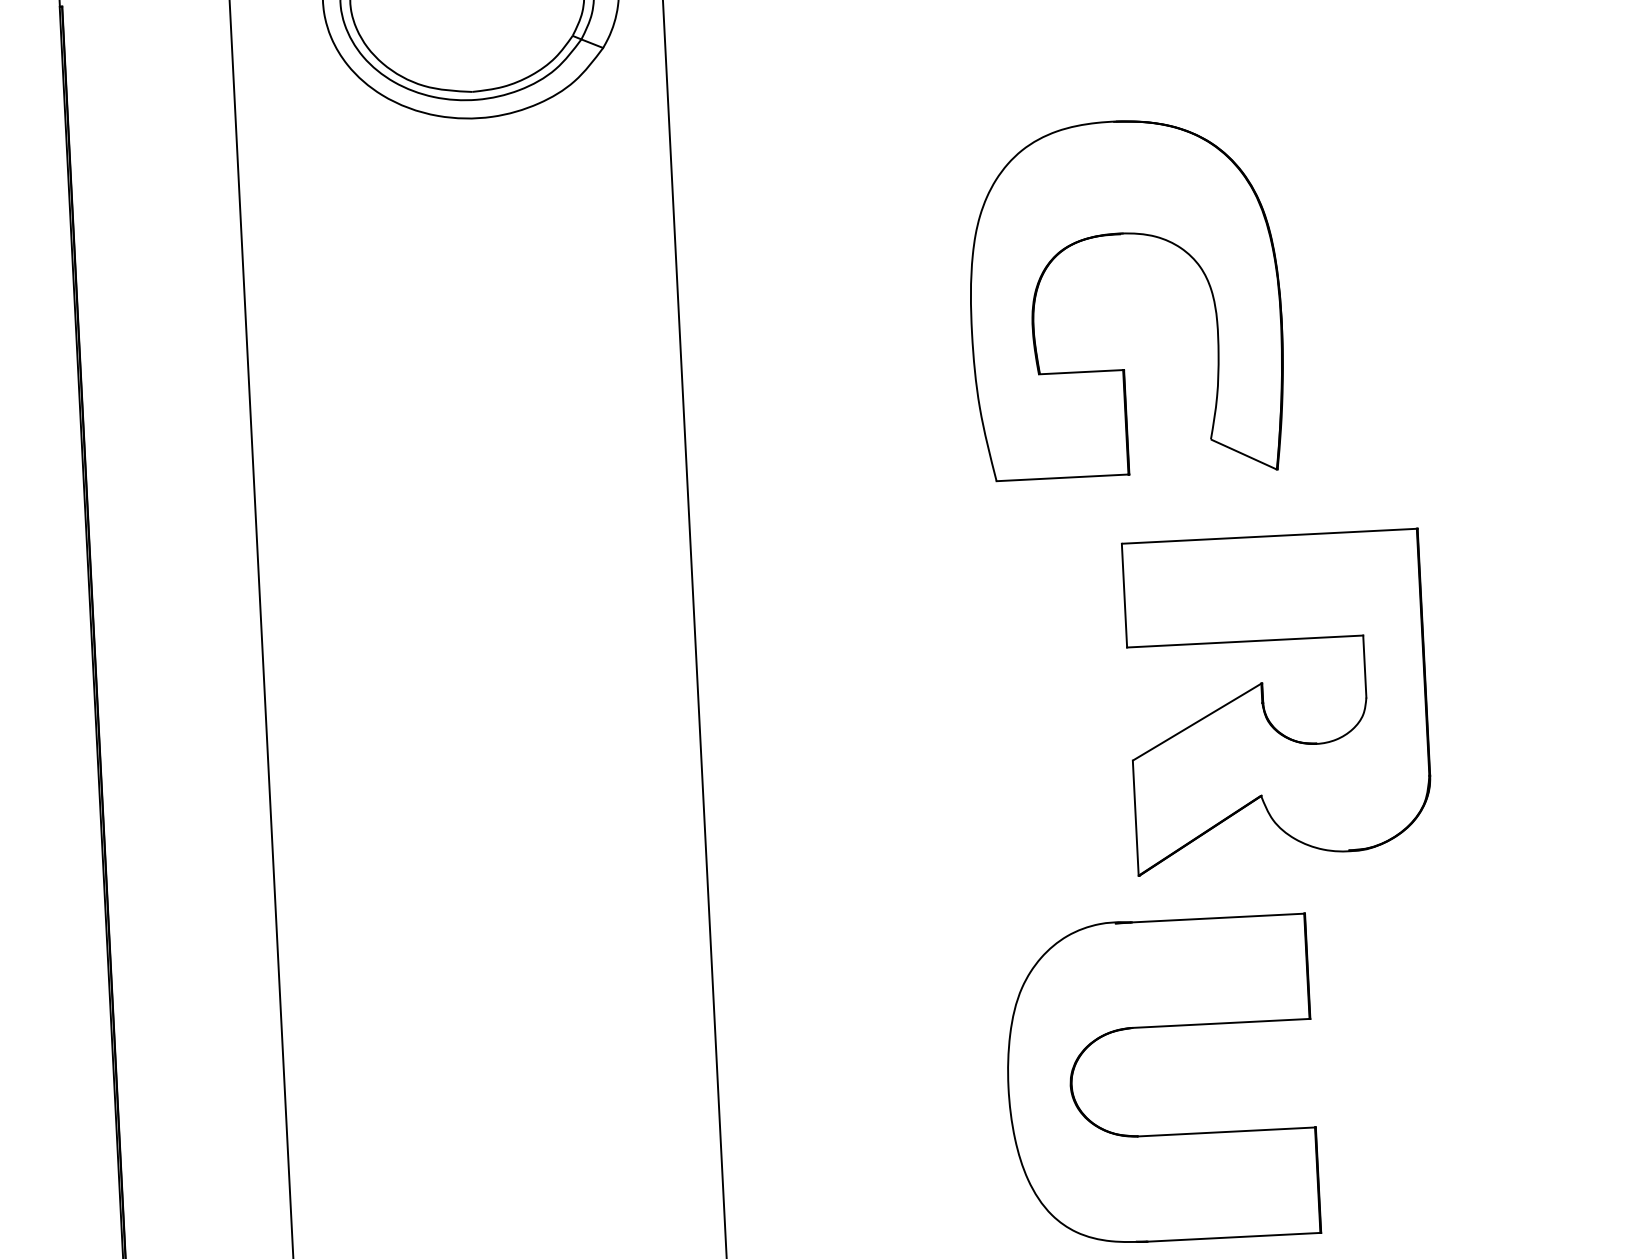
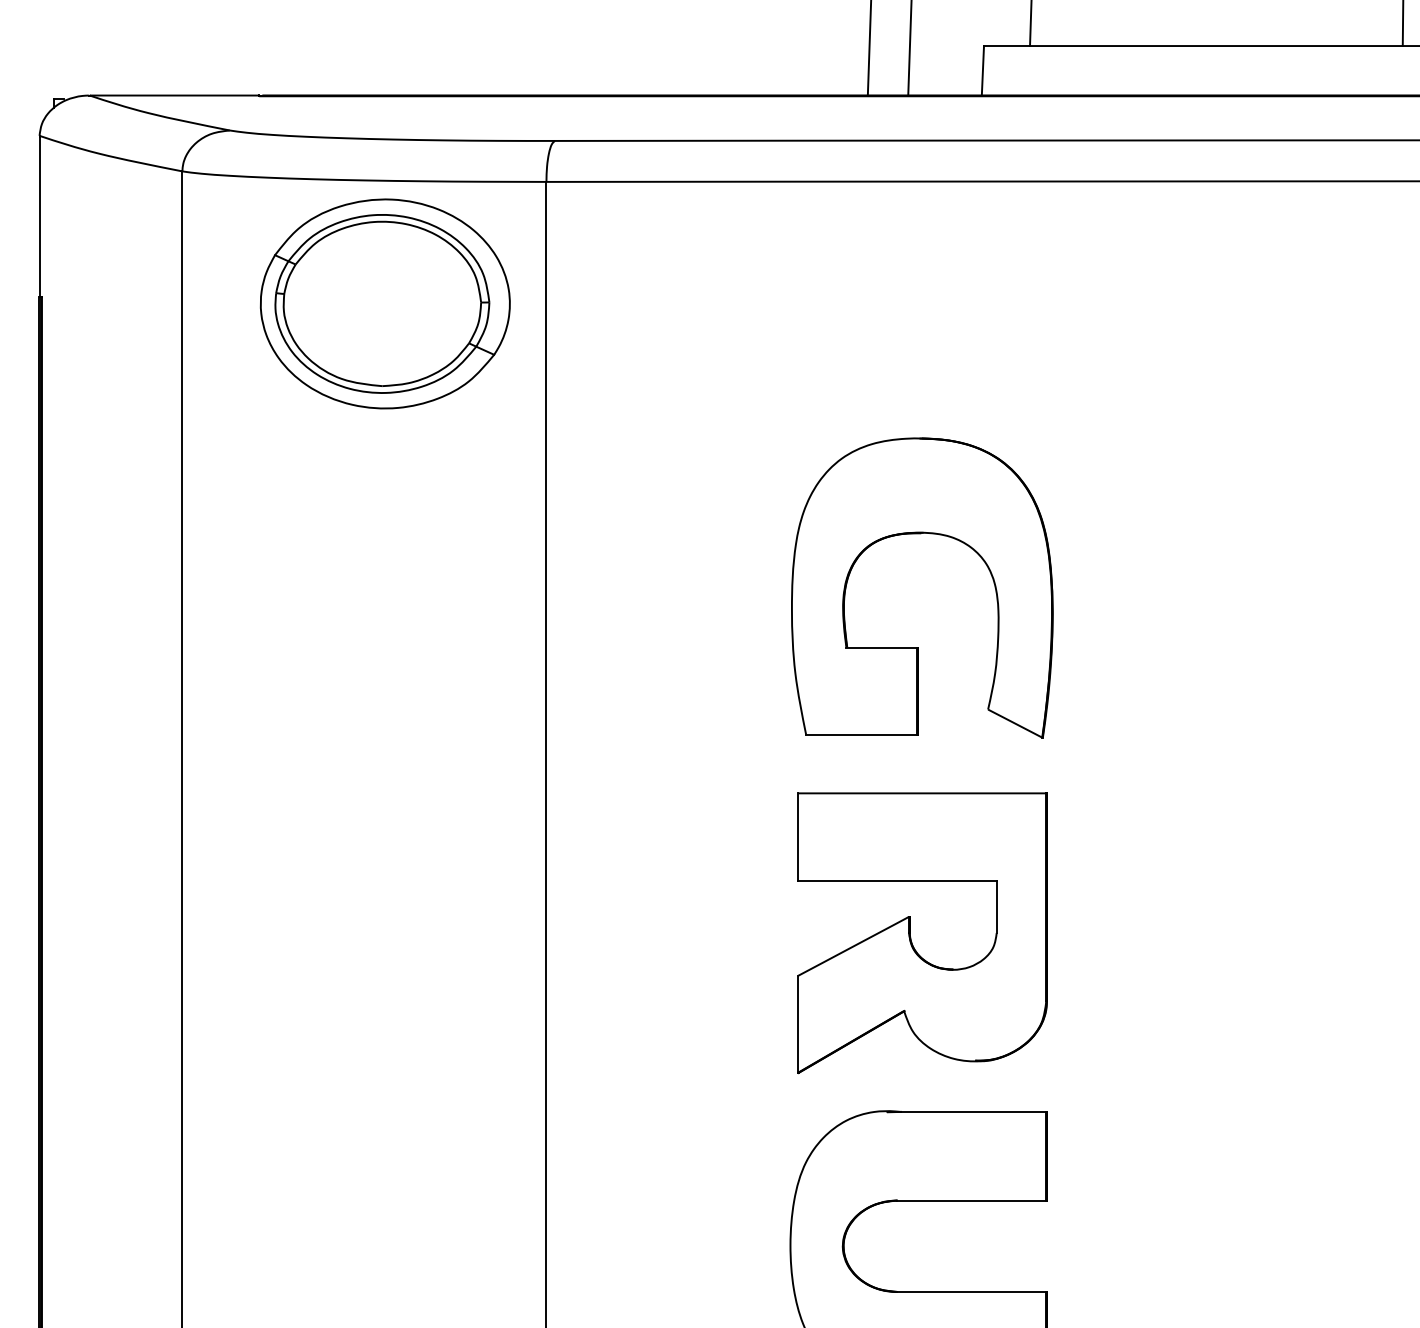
part: (1265, 708) -> (911, 937), moved

